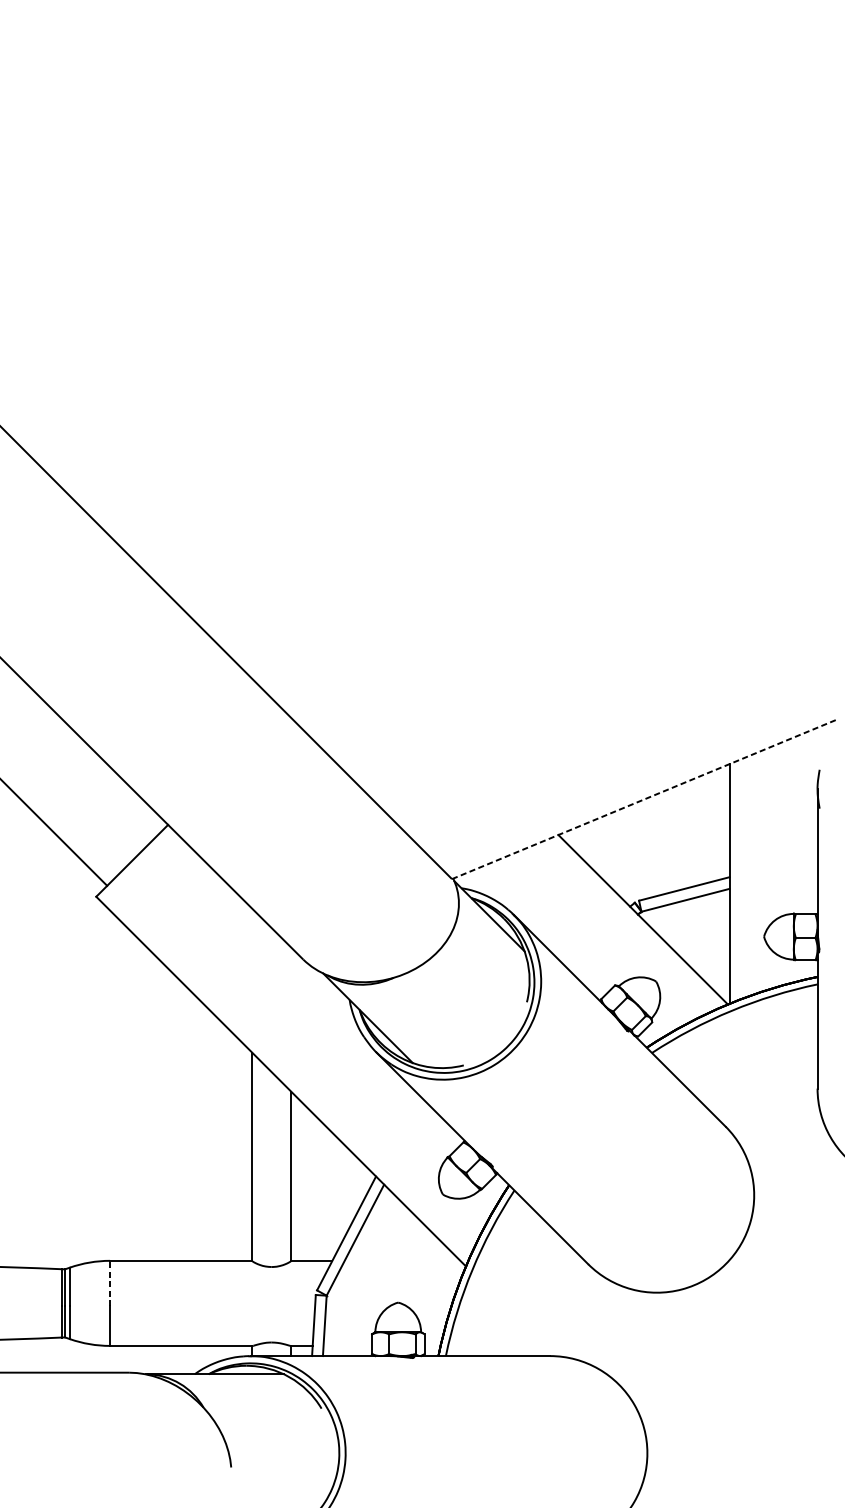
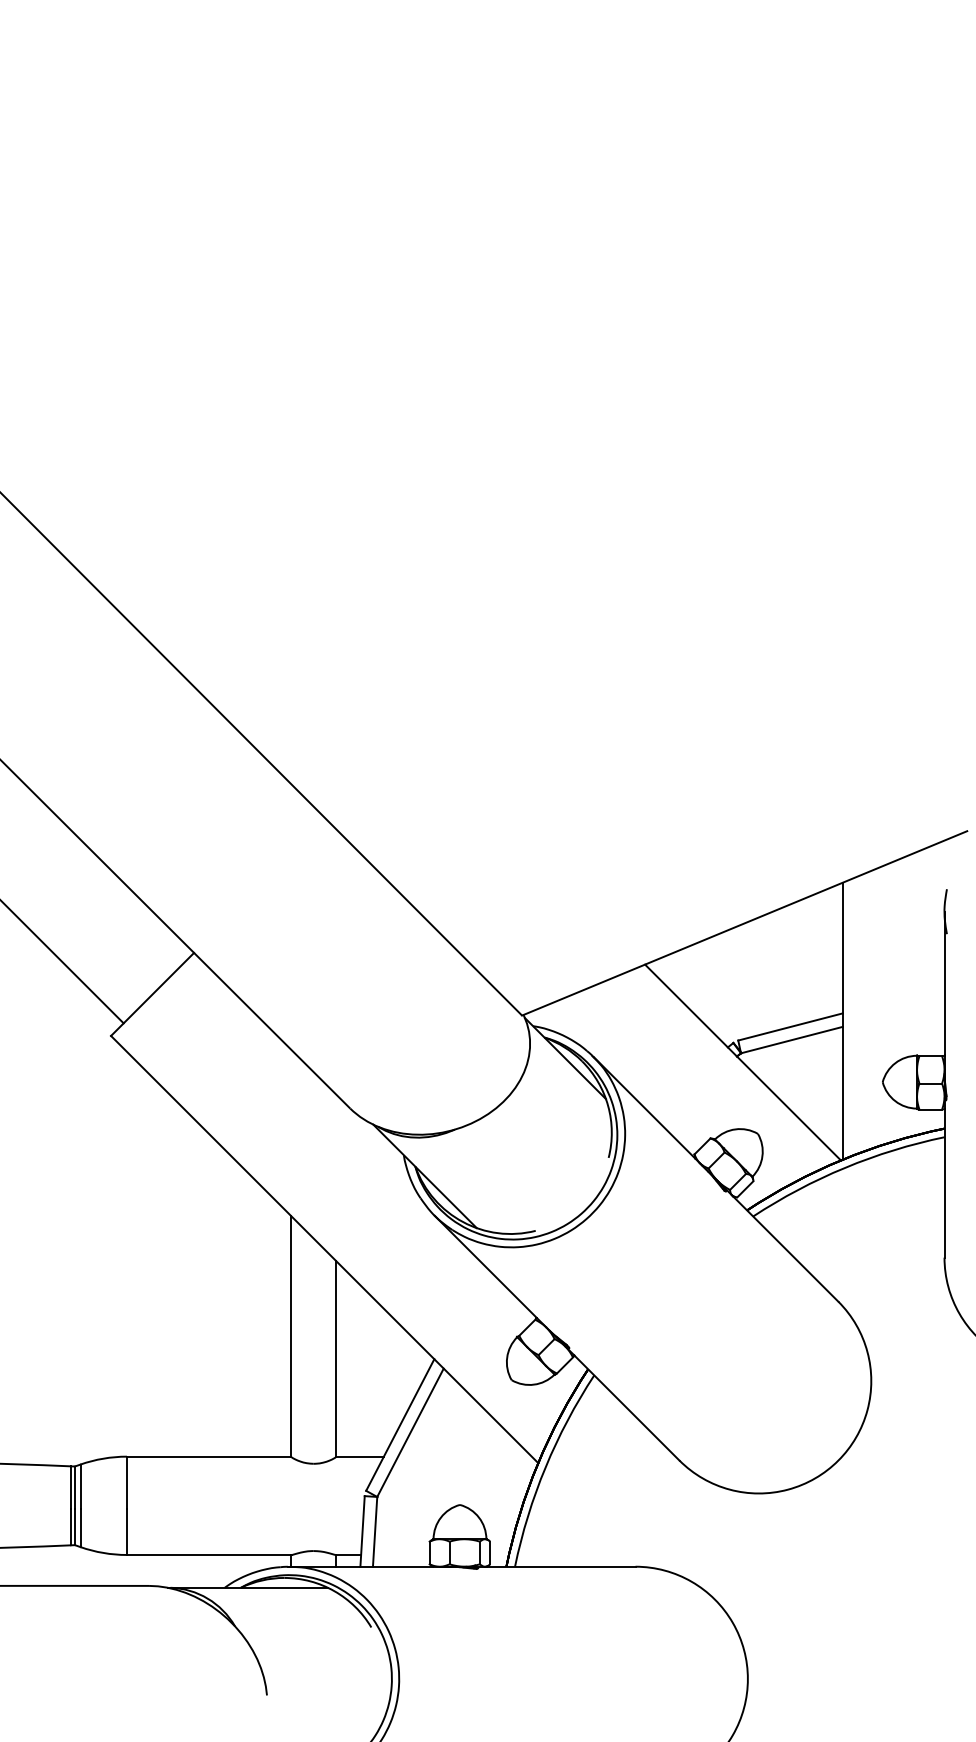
line: (644, 799) -> (744, 923), dashed -> solid
line: (109, 1283) -> (126, 1482), dashed -> solid

